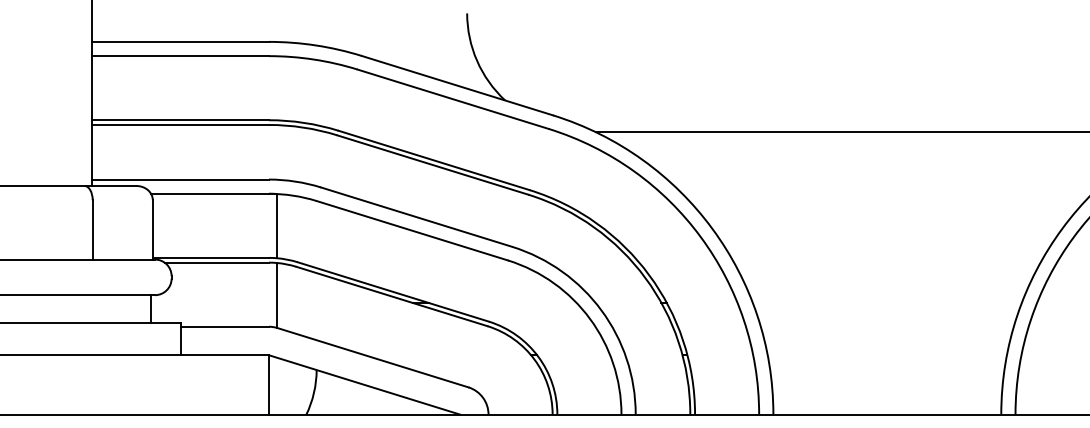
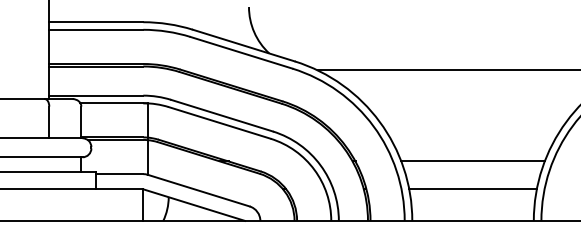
line: (886, 303) -> (472, 161), added
line: (886, 355) -> (472, 189), added

